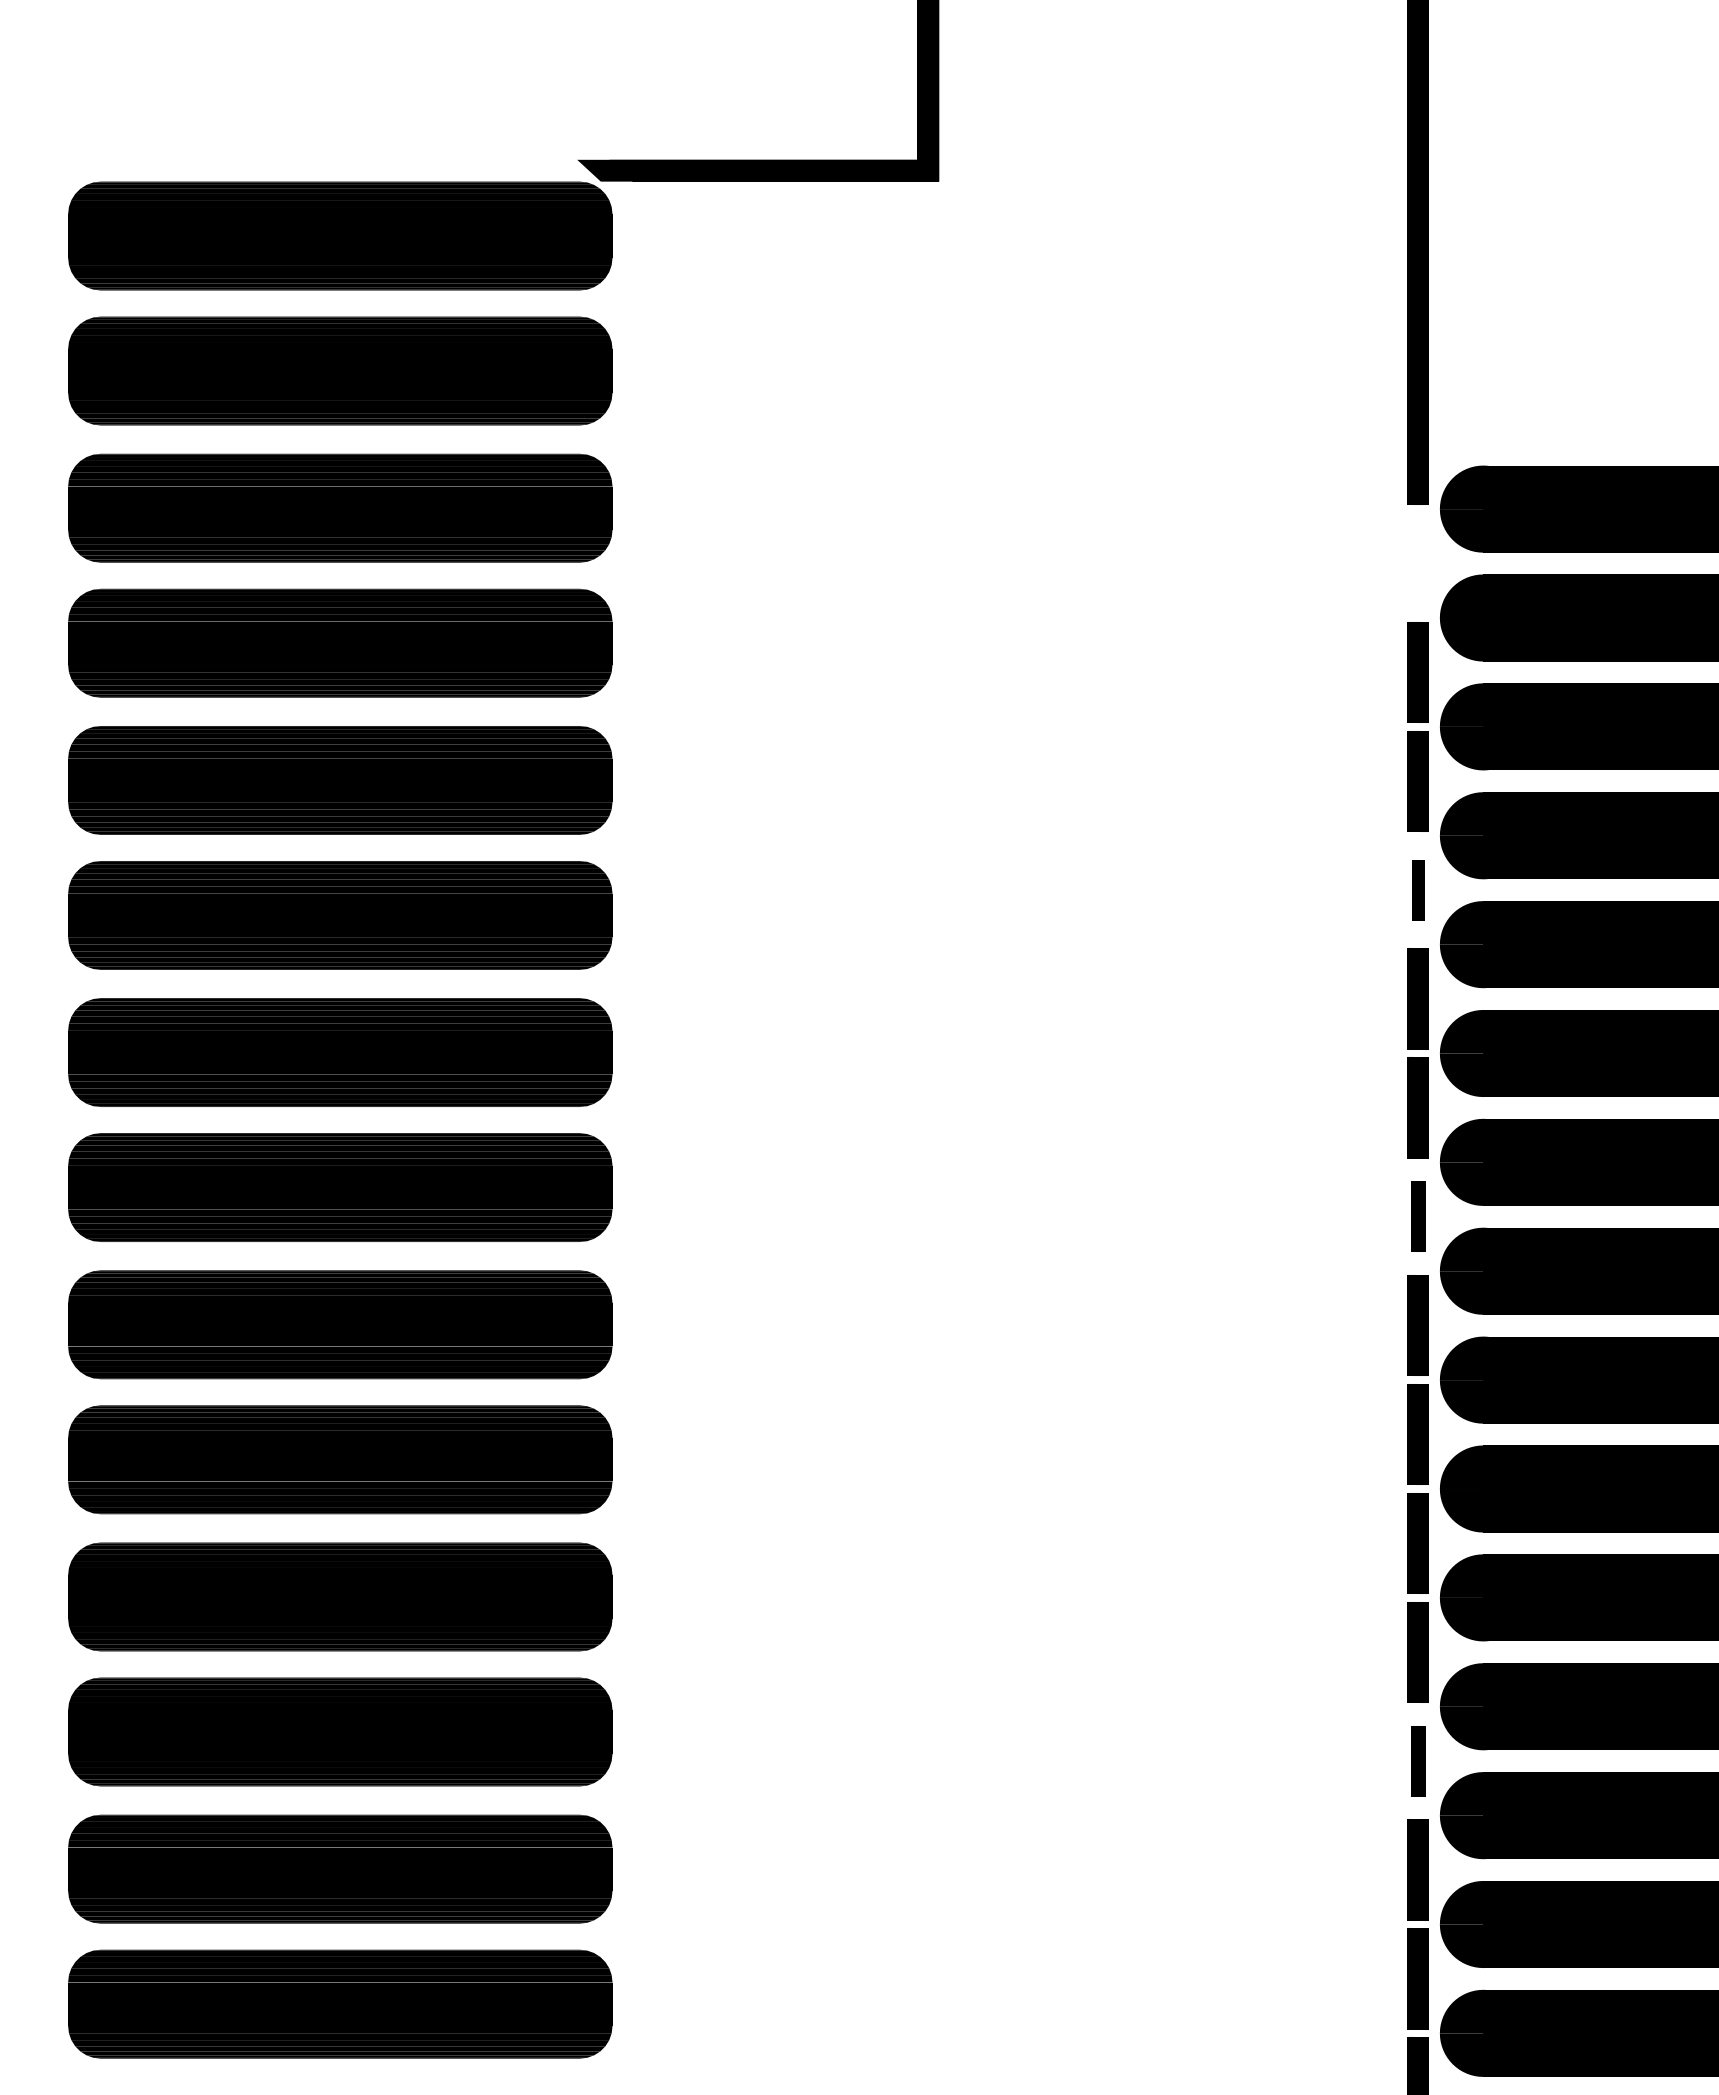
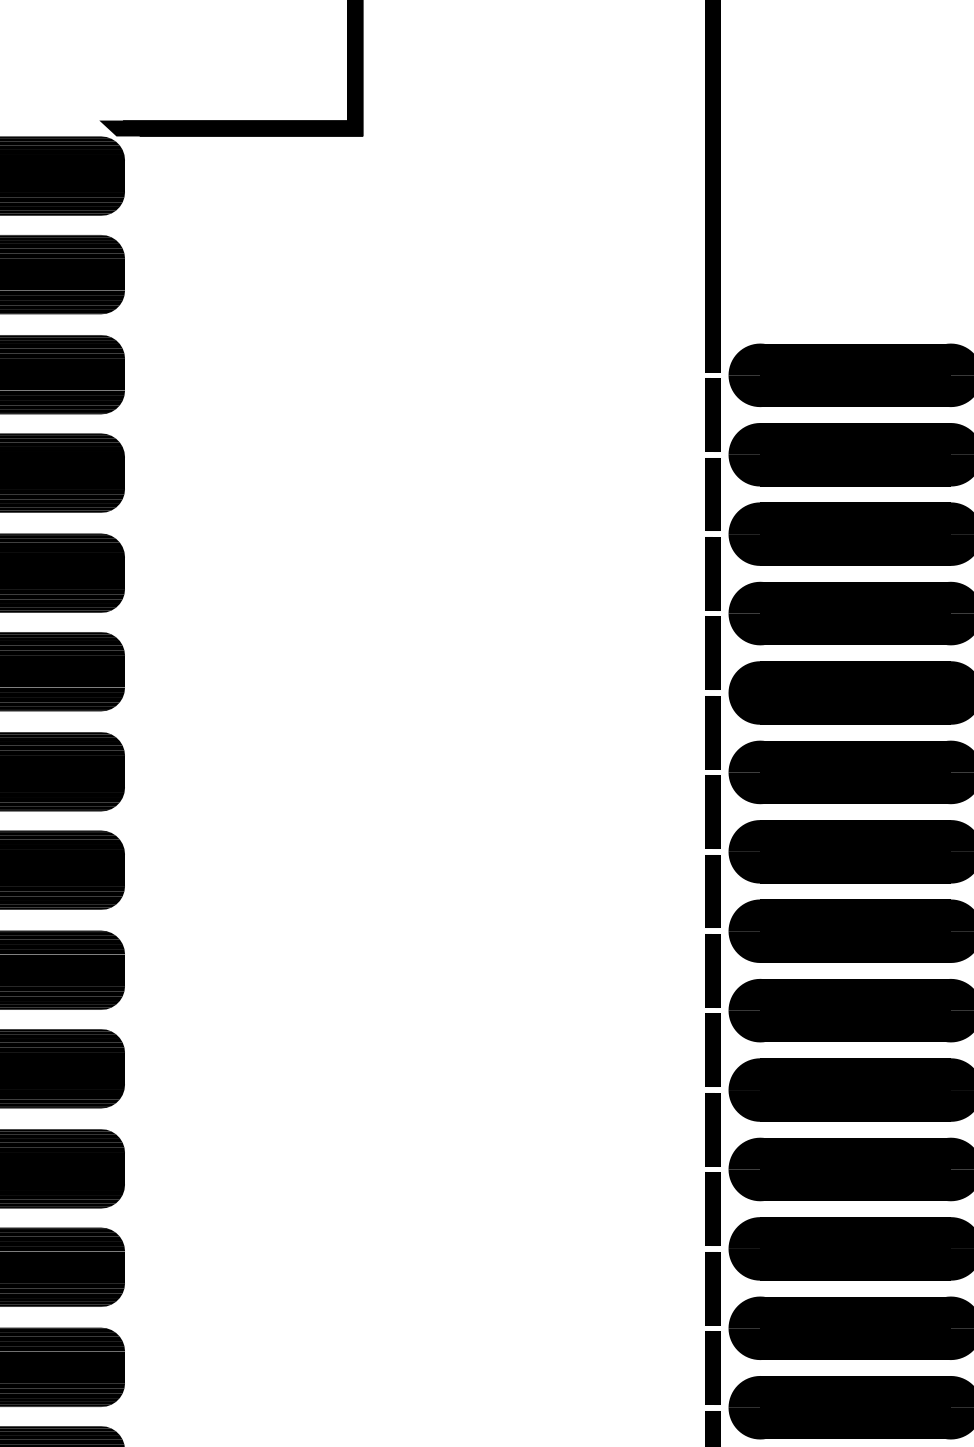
part: (1417, 563) -> (712, 415), added
part: (1417, 890) -> (712, 653), size x1.67
part: (1417, 1216) -> (712, 891), size x1.43
part: (1417, 1761) -> (712, 1288), size x1.43

